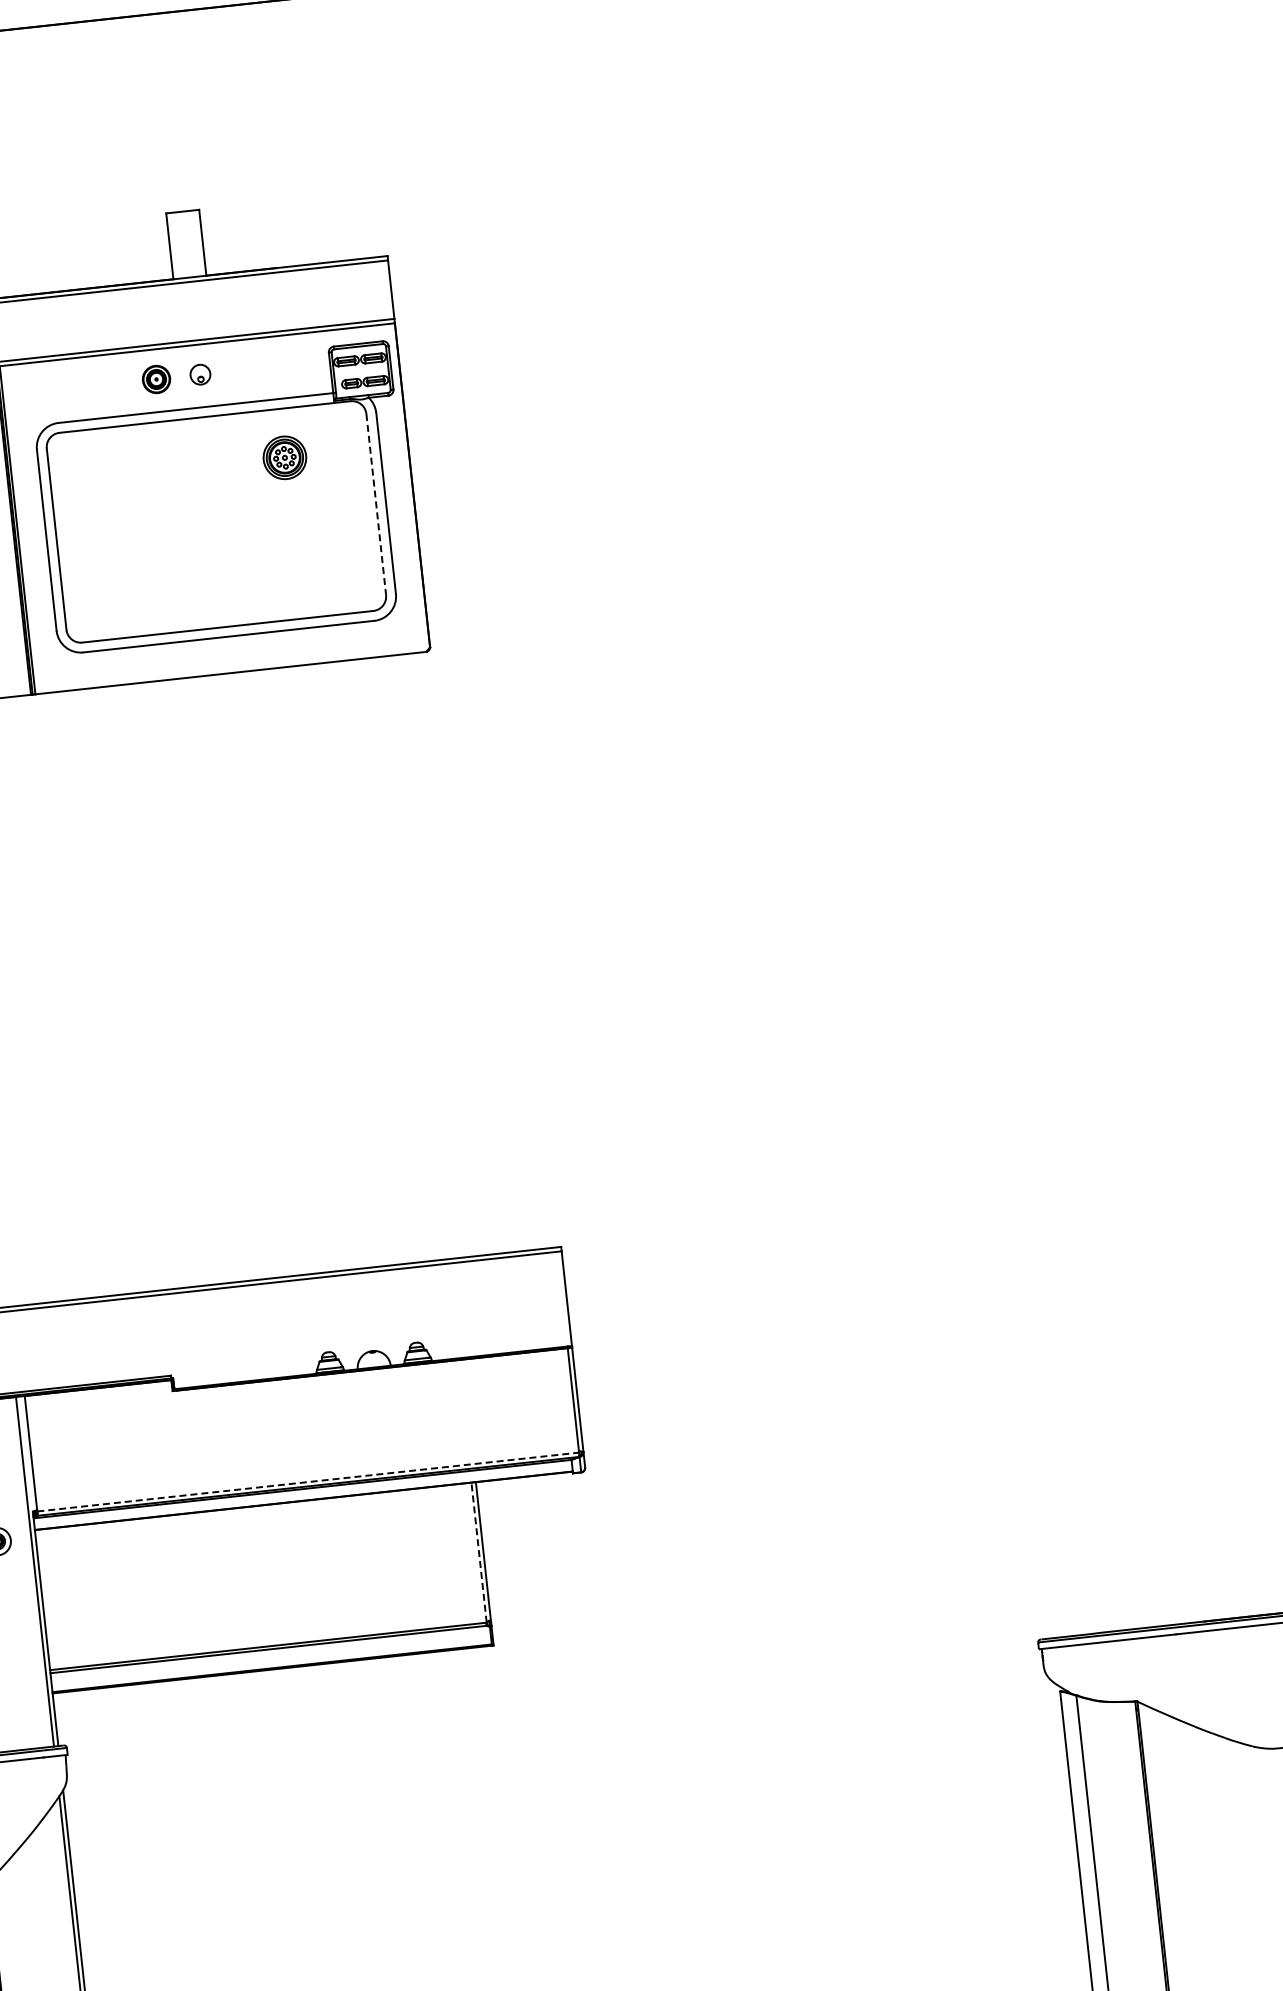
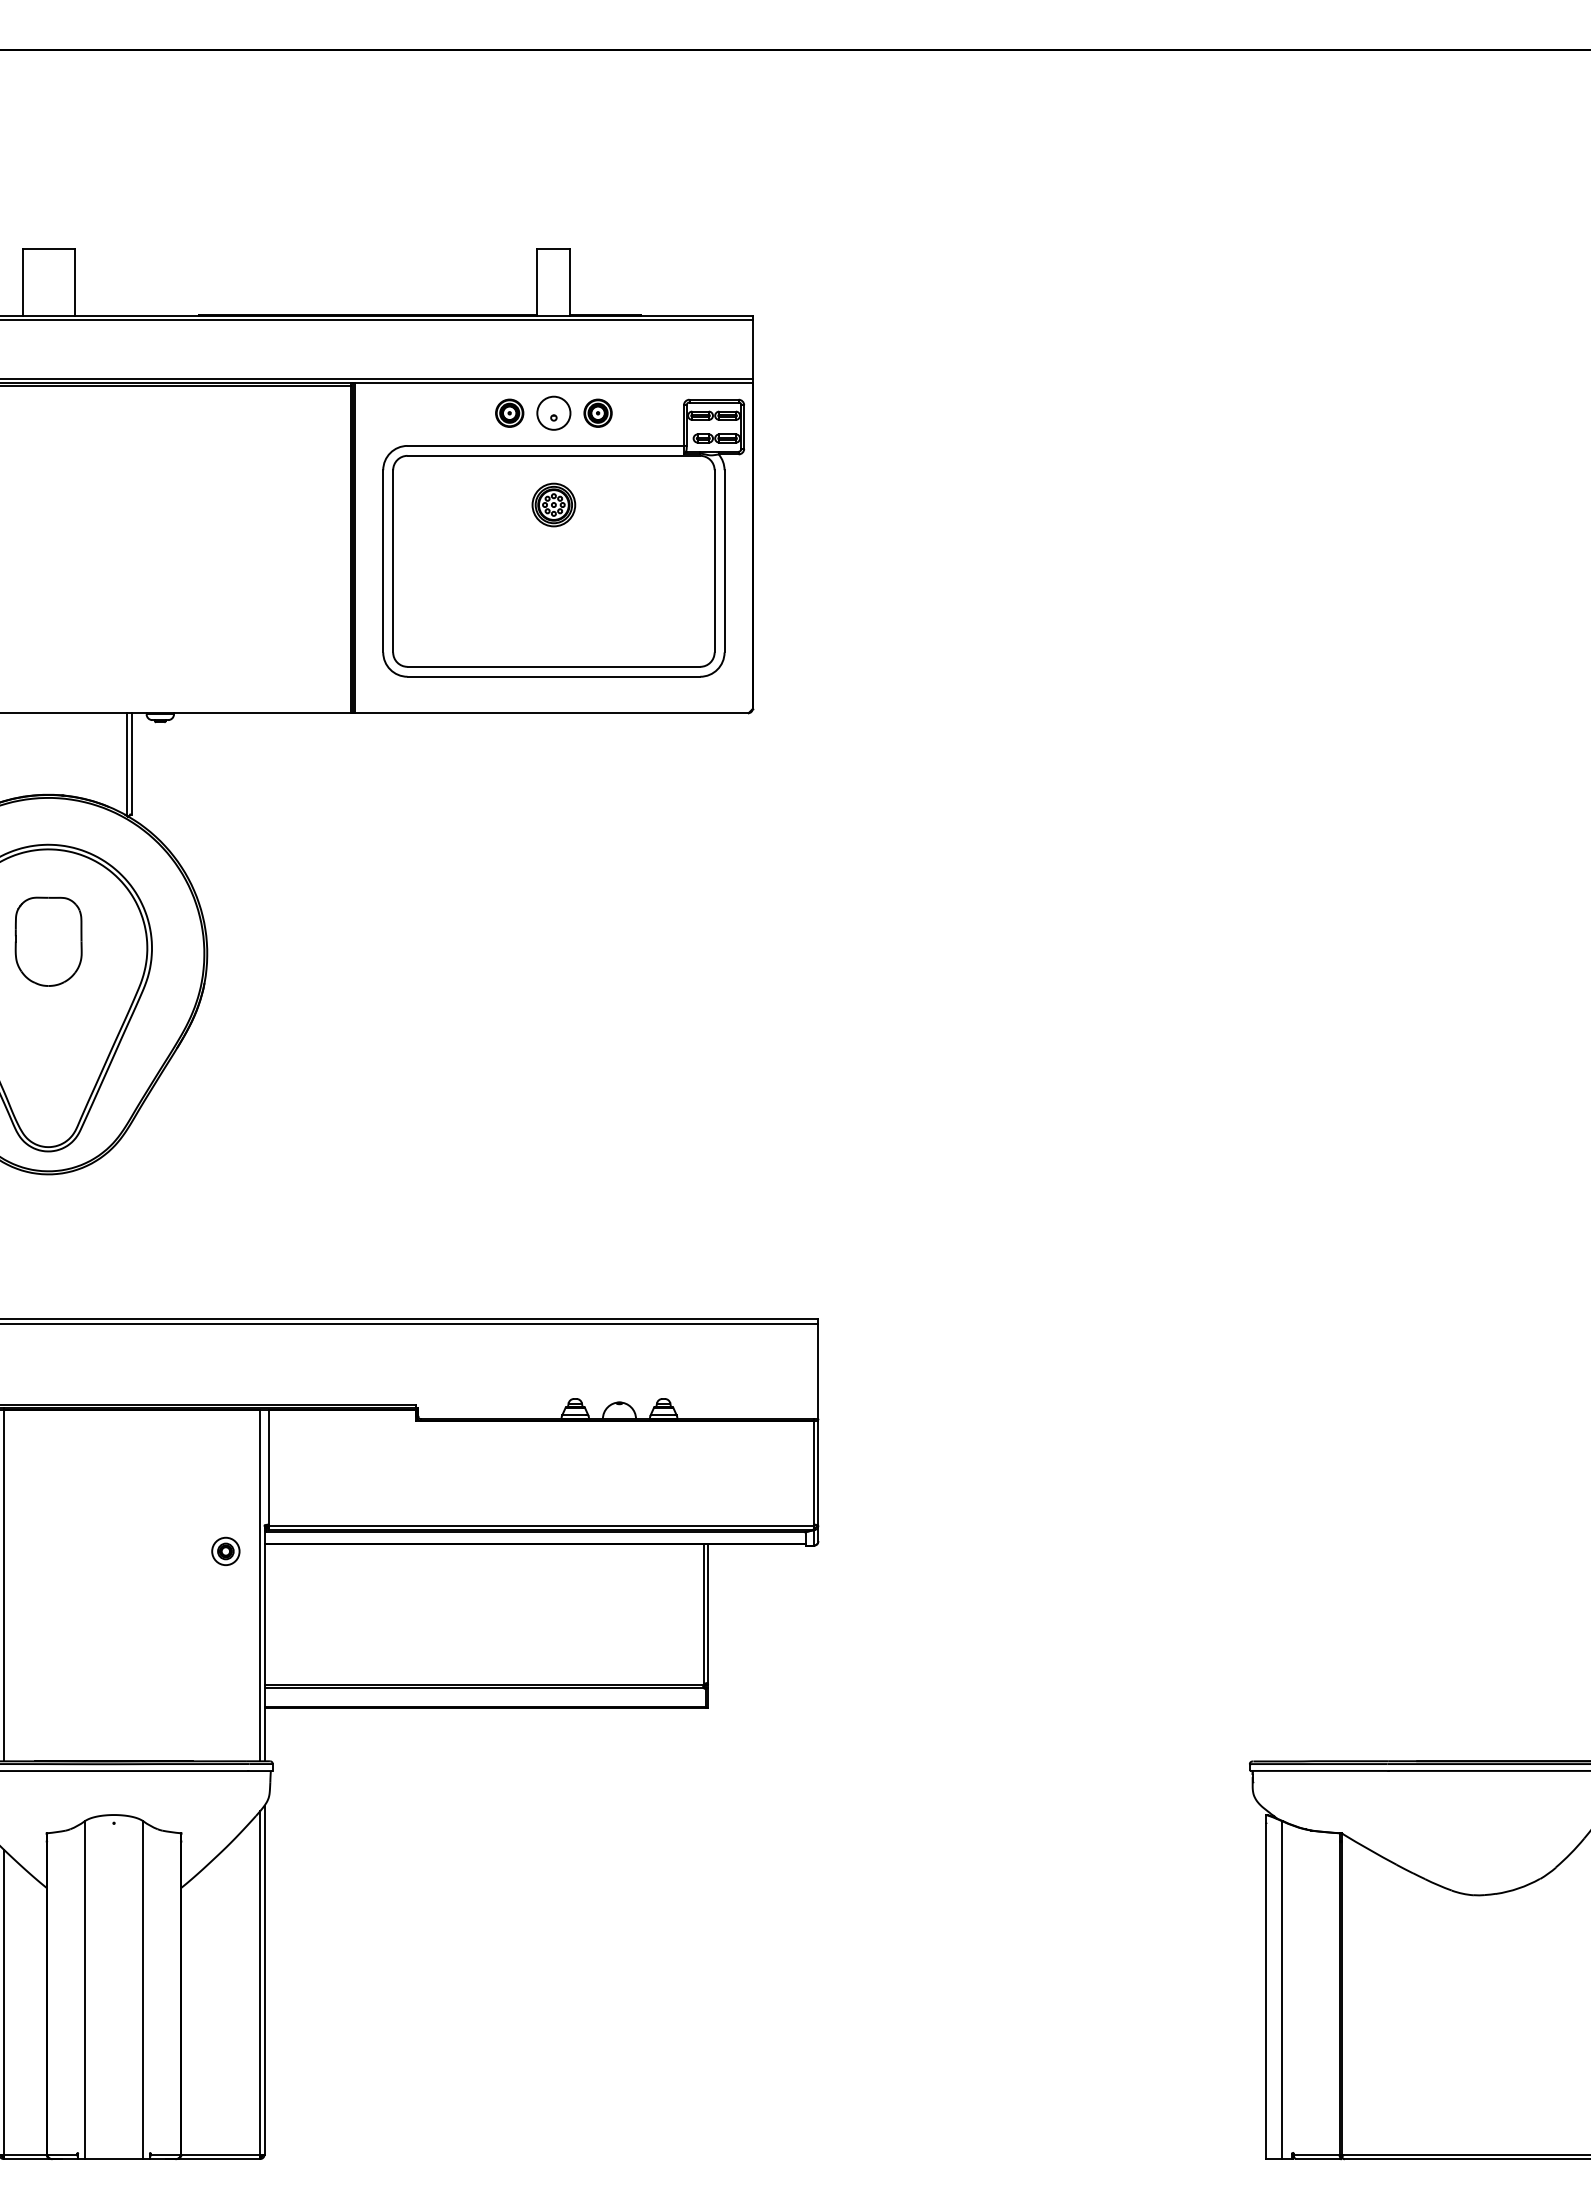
part: (243, 369) -> (597, 412), added
circle: (199, 373) -> (553, 412), size x1.67
part: (284, 457) -> (553, 504), moved
line: (376, 504) -> (714, 561), dashed -> solid
line: (308, 1481) -> (541, 1525), dashed -> solid
line: (478, 1551) -> (703, 1613), dashed -> solid

